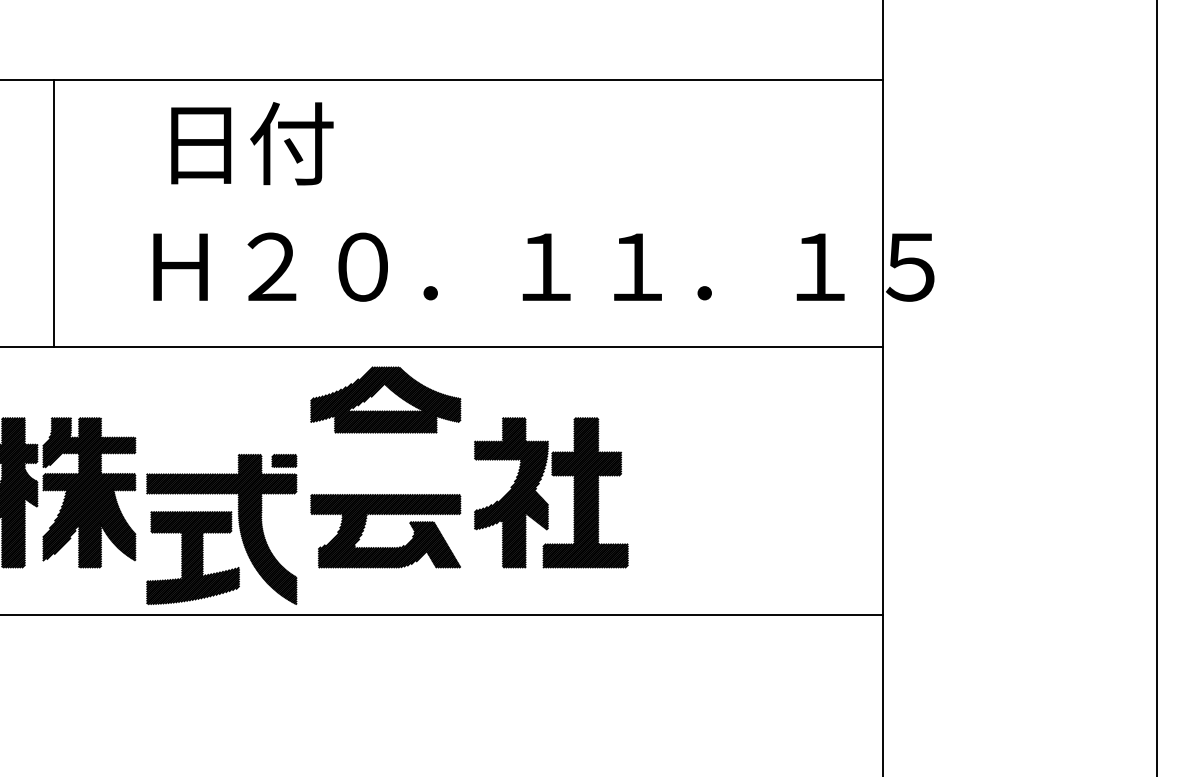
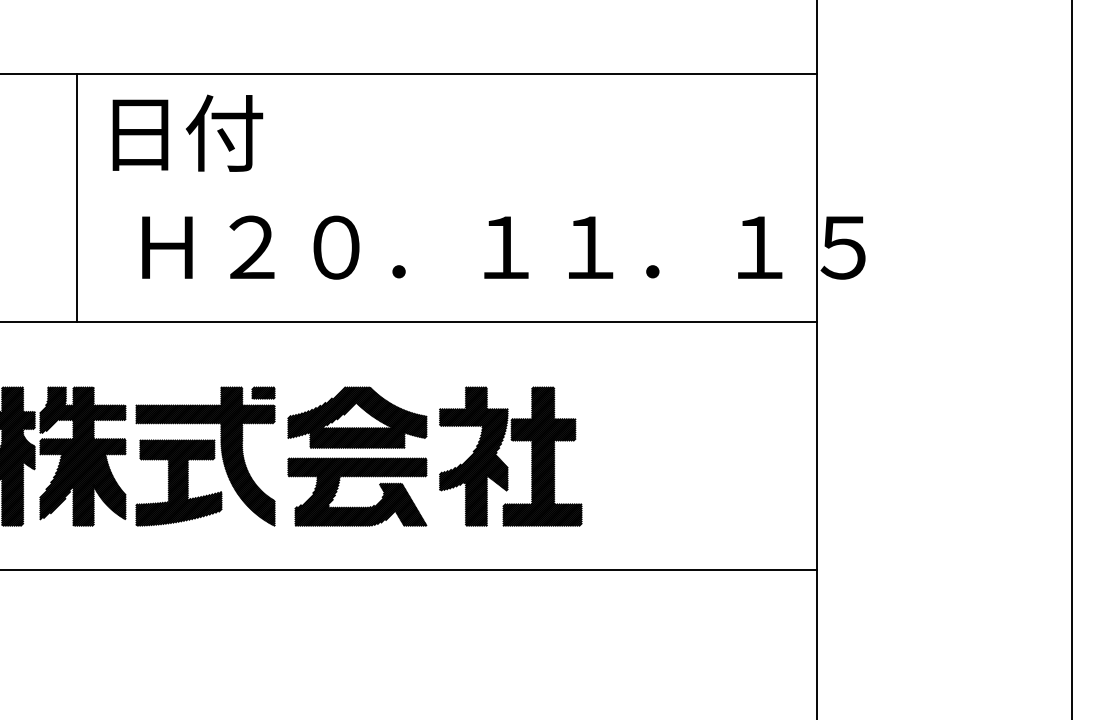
text: (251, 142) -> (187, 132), moved
line: (54, 214) -> (76, 198), moved
part: (385, 399) -> (357, 417), moved
part: (221, 529) -> (205, 456), moved

